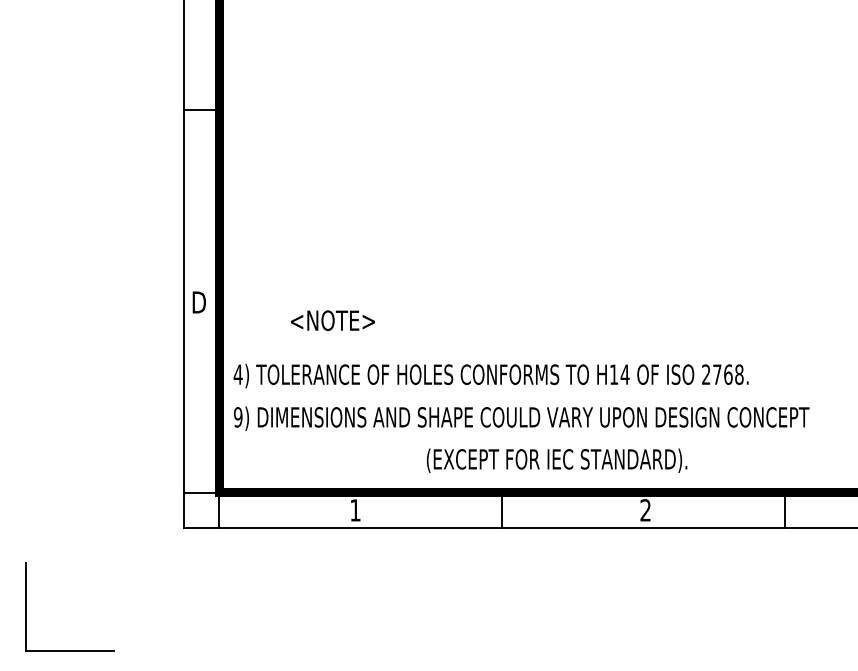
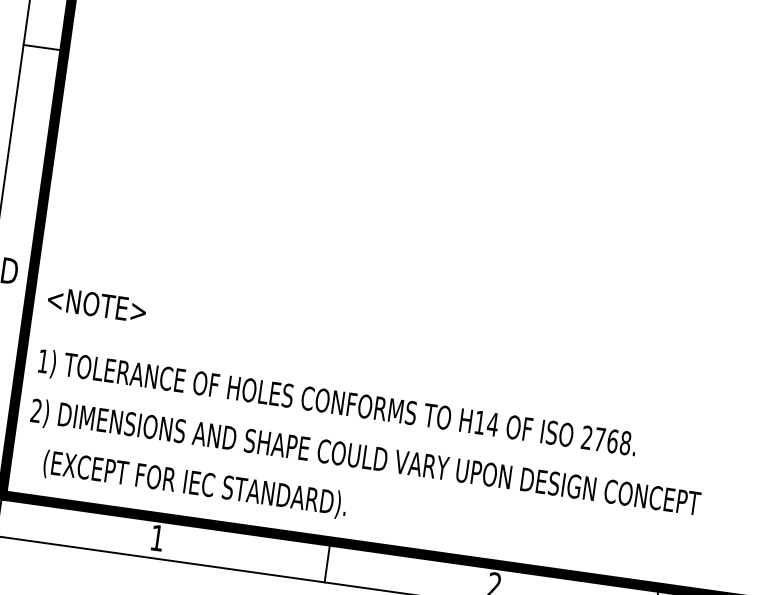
text: (332, 320) -> (96, 304), moved
text: (237, 374) -> (42, 360), 4) -> 1)
text: (237, 417) -> (35, 410), 9) -> 2)
text: (556, 460) -> (194, 484), moved

